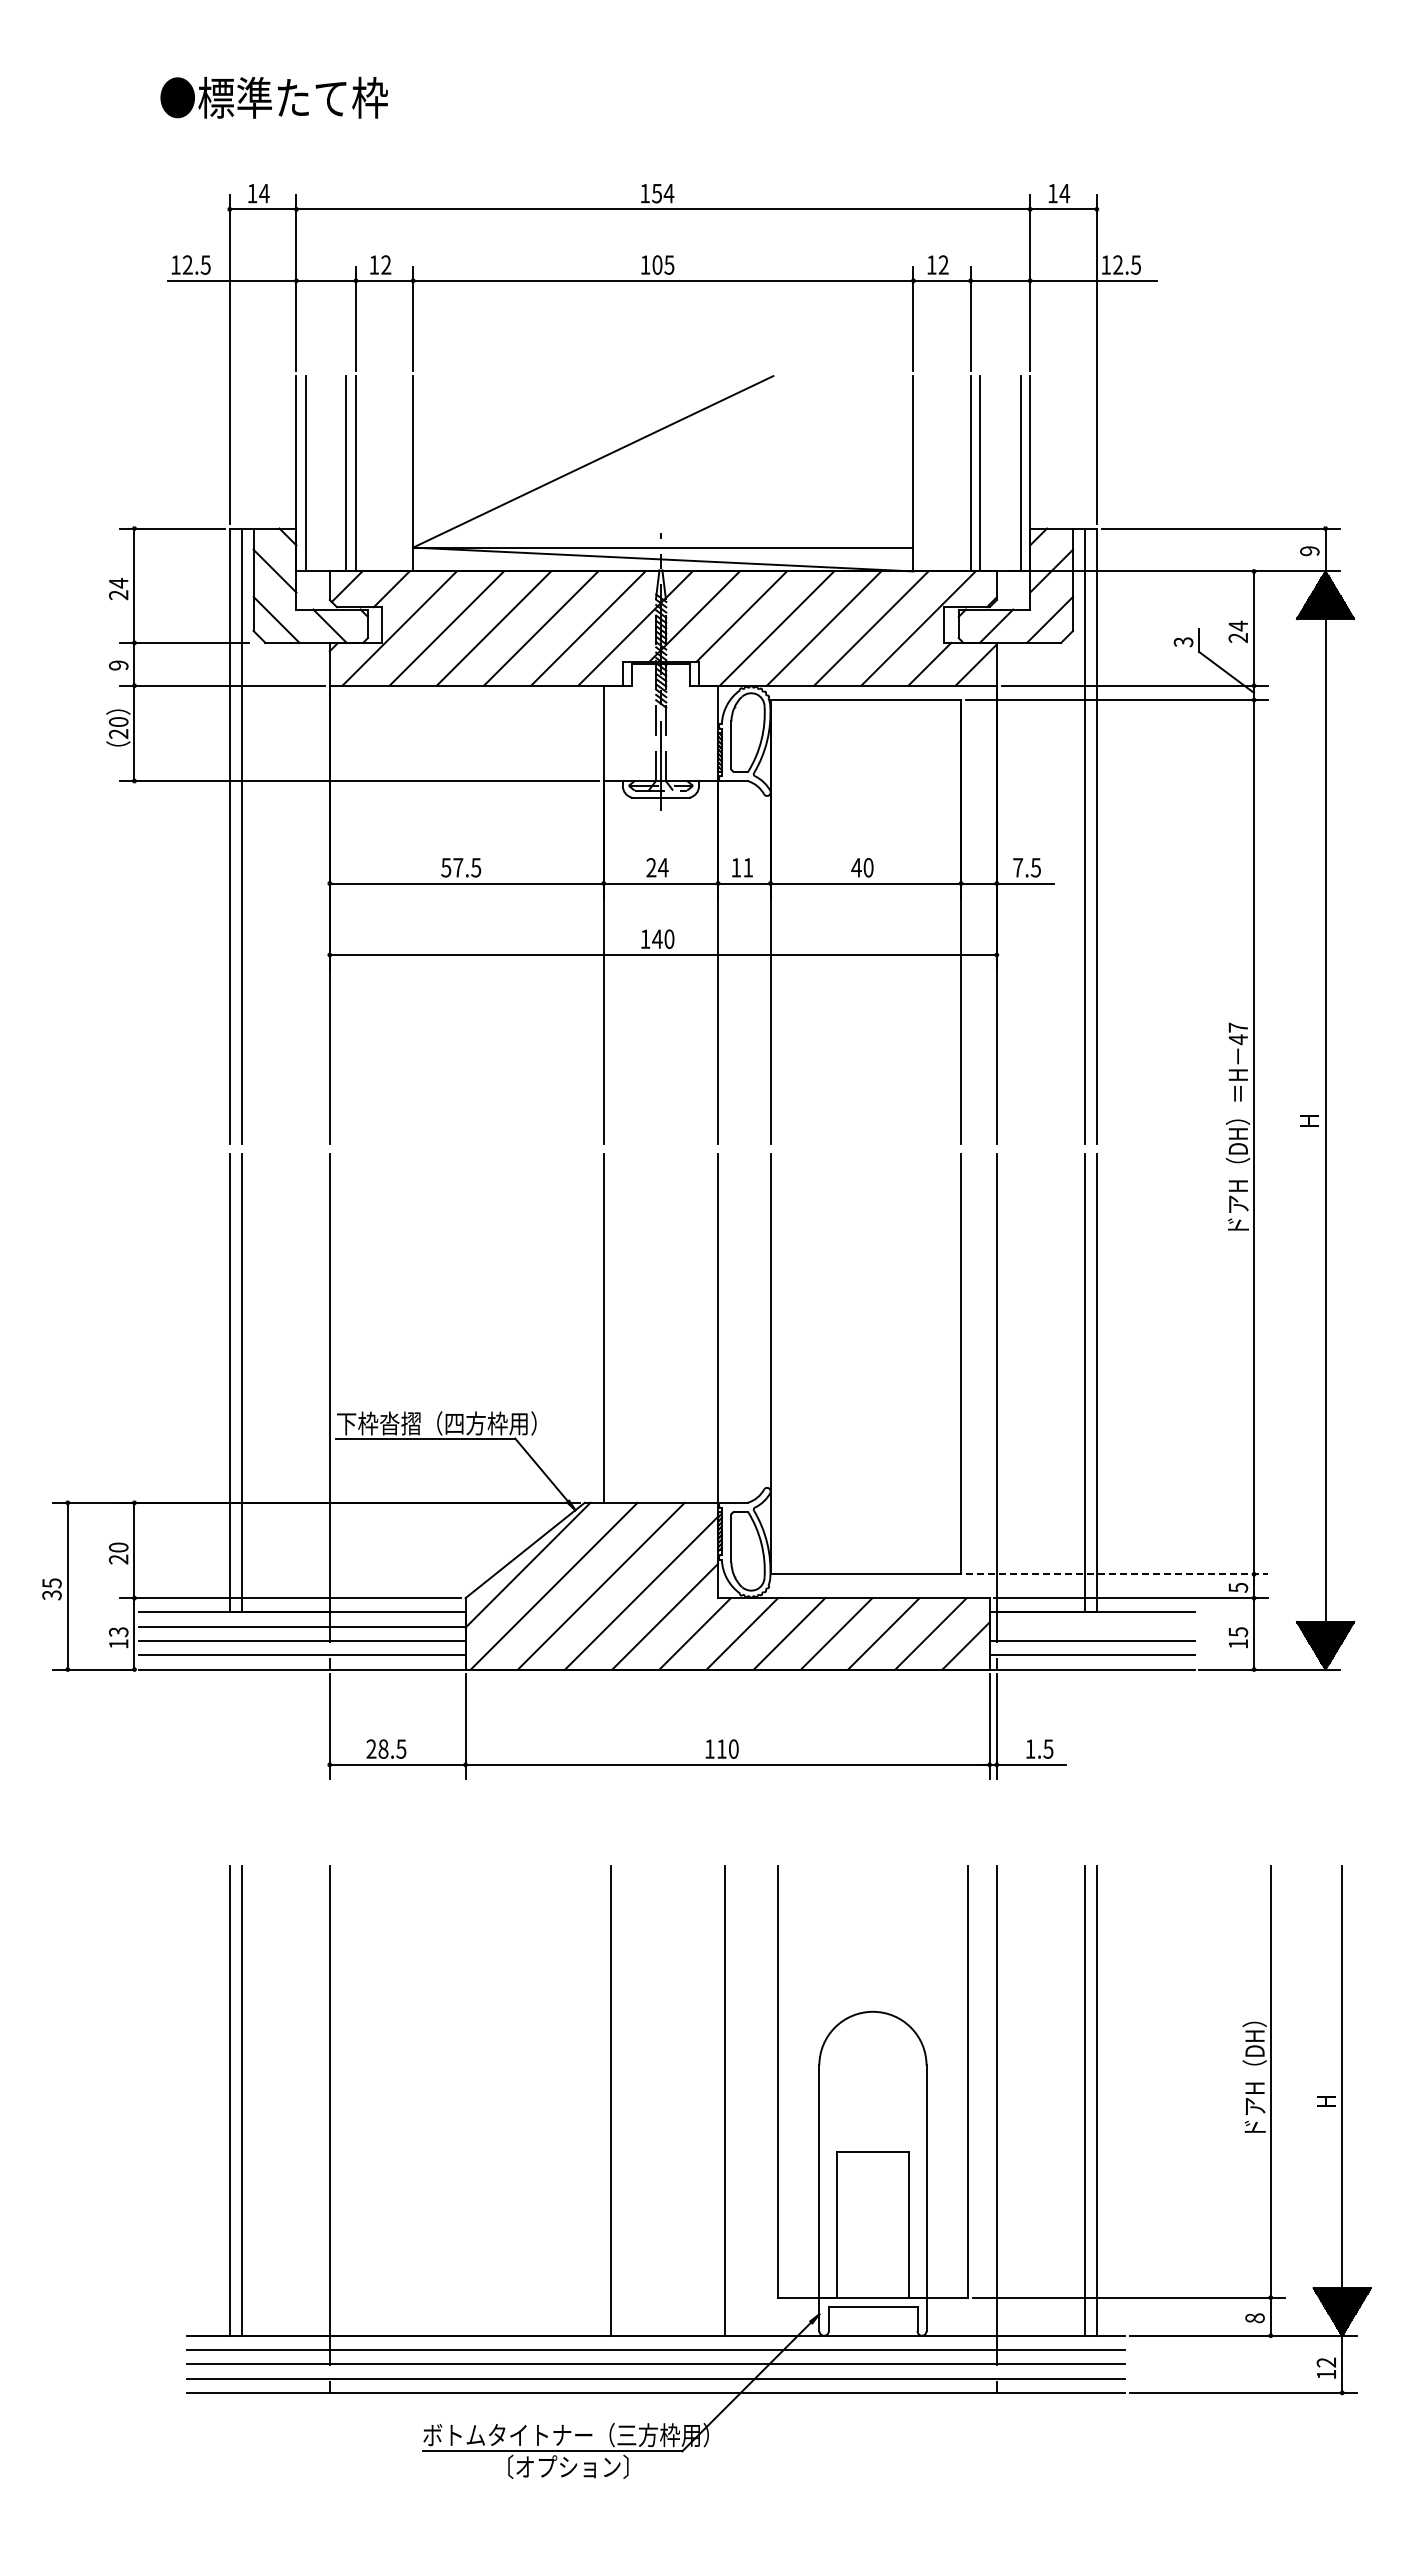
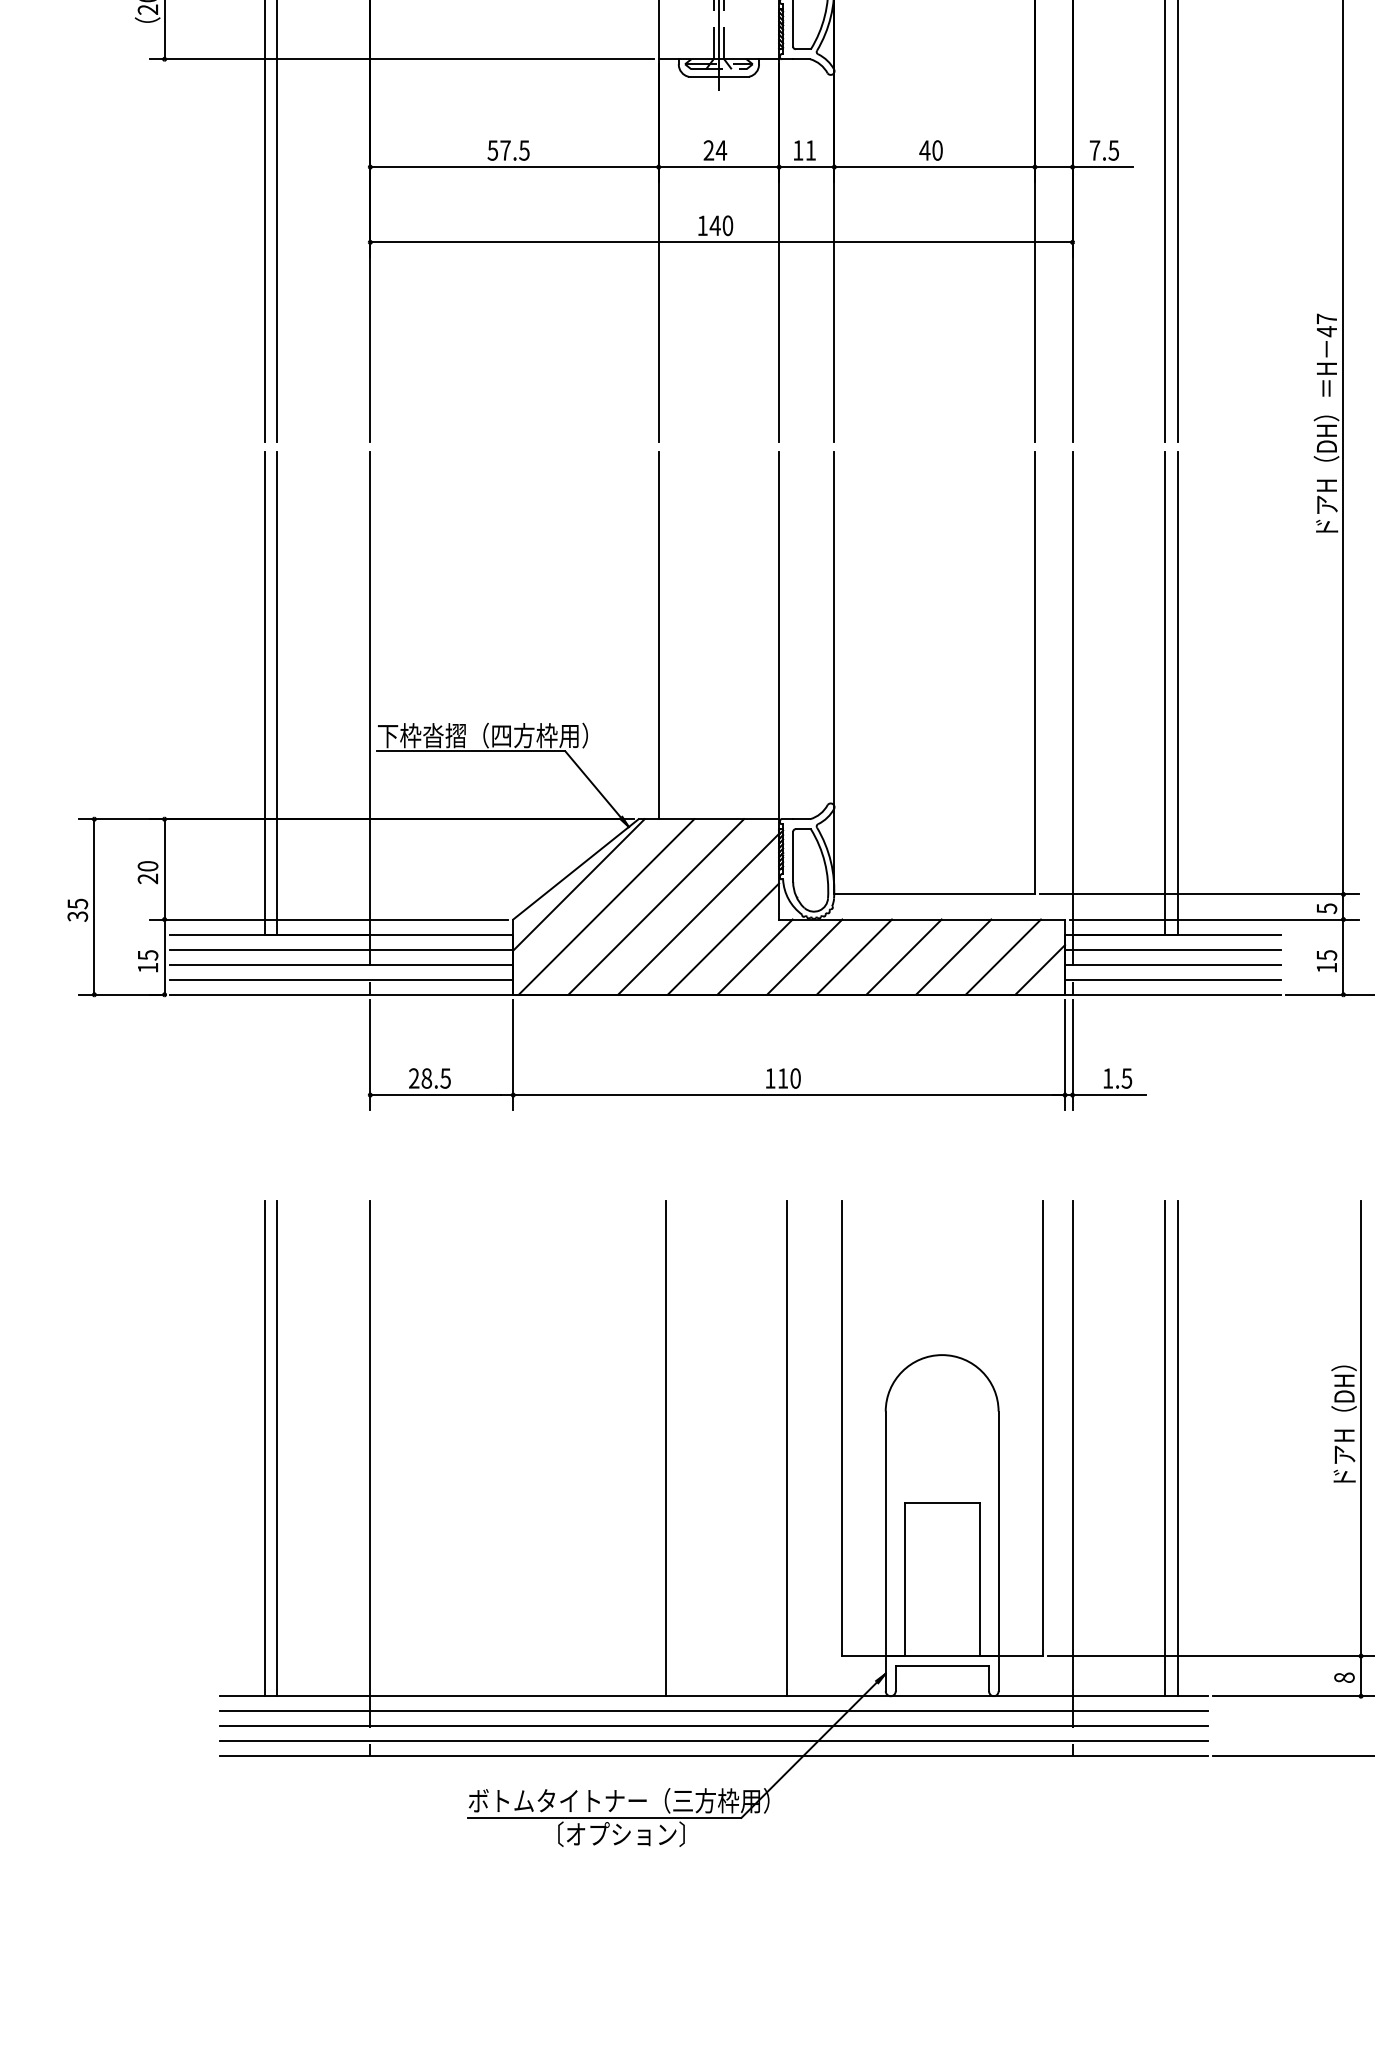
line: (1117, 1574) -> (1199, 894), dashed -> solid
line: (1091, 1626) -> (1172, 949), added
text: (118, 1631) -> (147, 954), 13 -> 15

